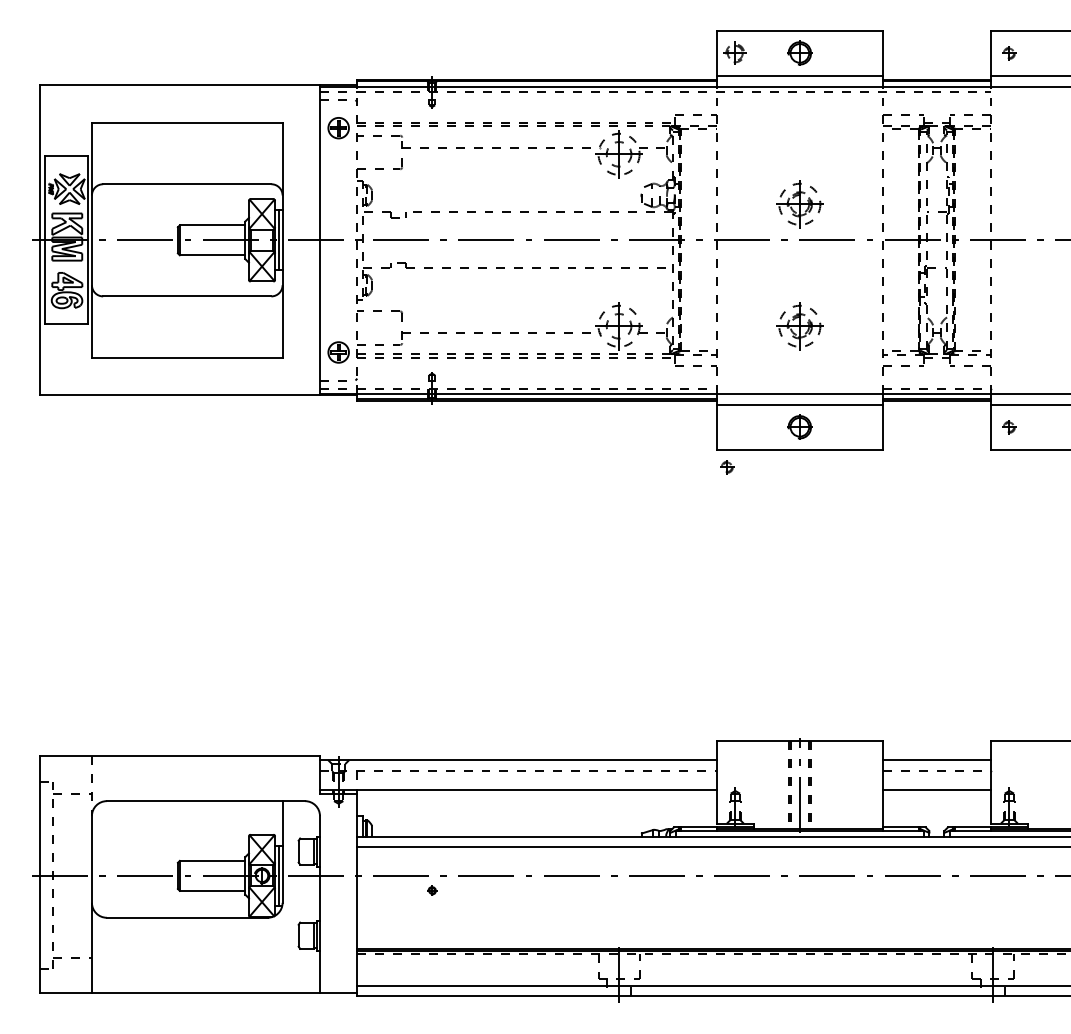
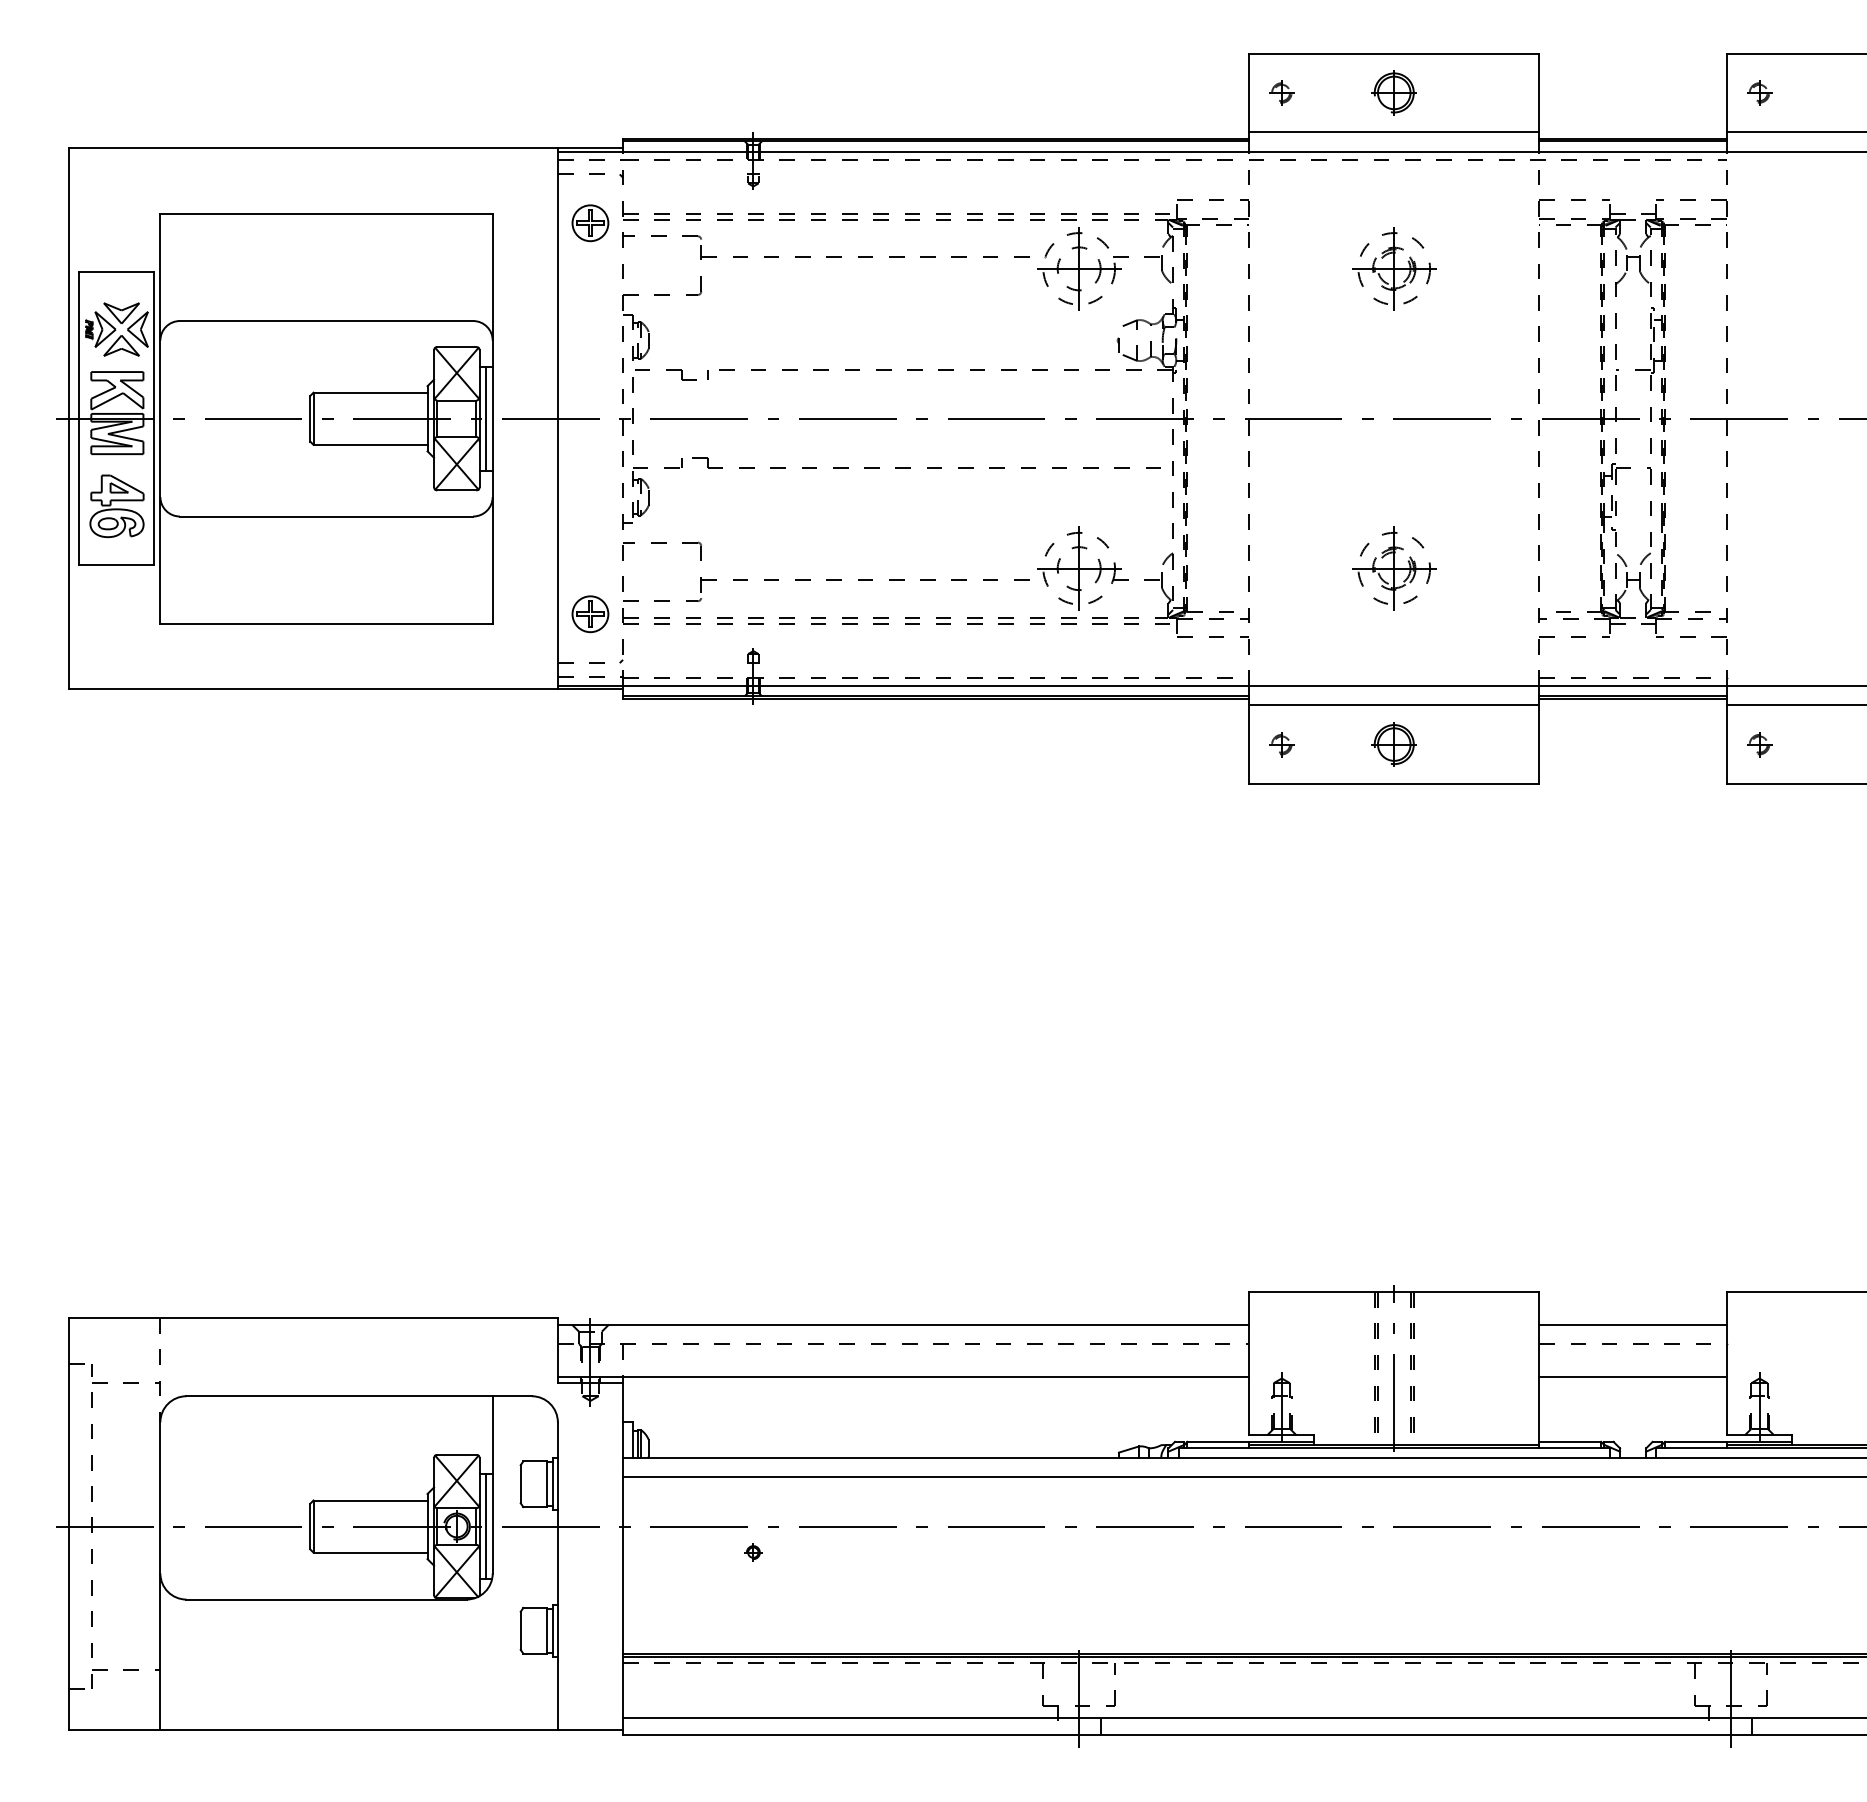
part: (735, 53) -> (1282, 93), size x0.62
part: (799, 204) -> (1393, 269), moved
part: (727, 467) -> (1282, 745), moved

